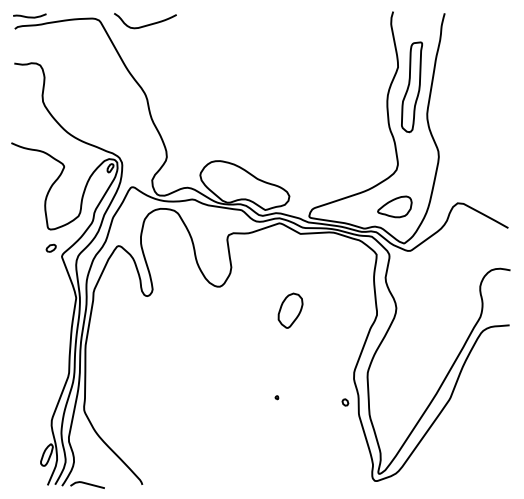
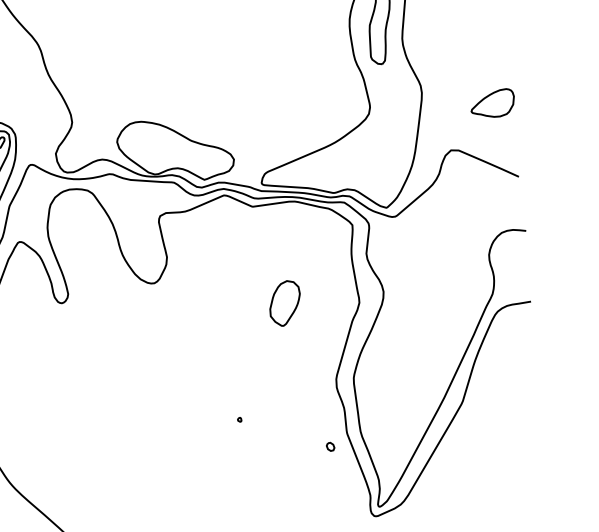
part: (394, 206) -> (492, 103), moved
part: (290, 310) -> (284, 303), moved
part: (345, 402) -> (330, 446), moved

